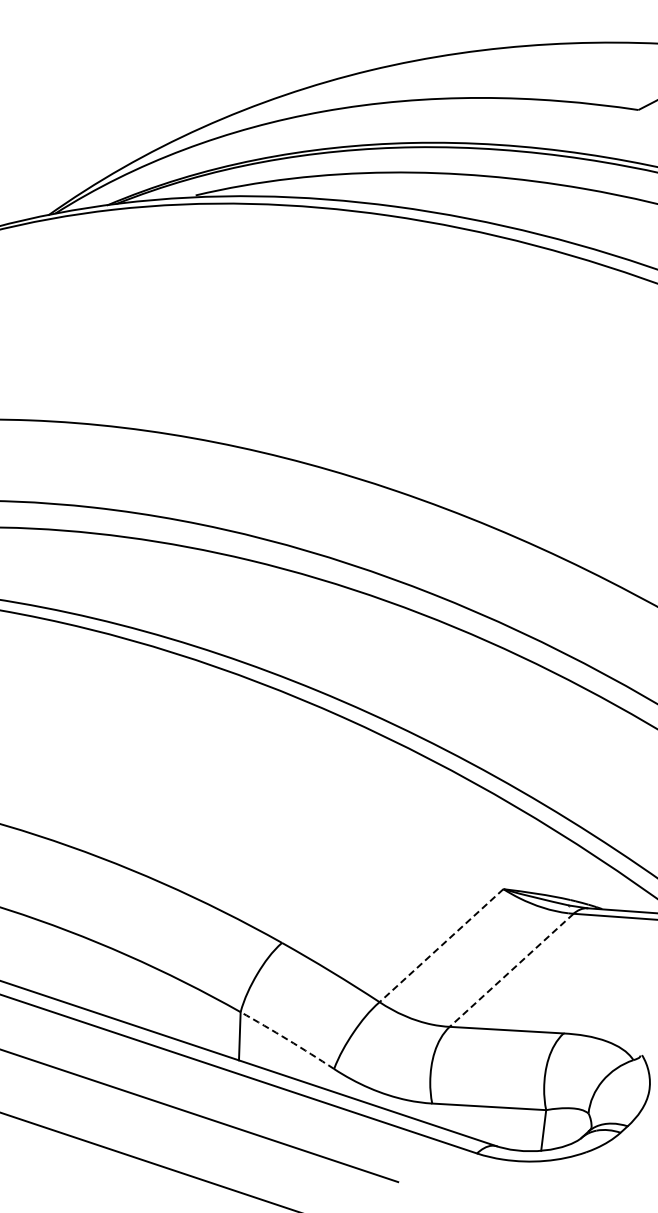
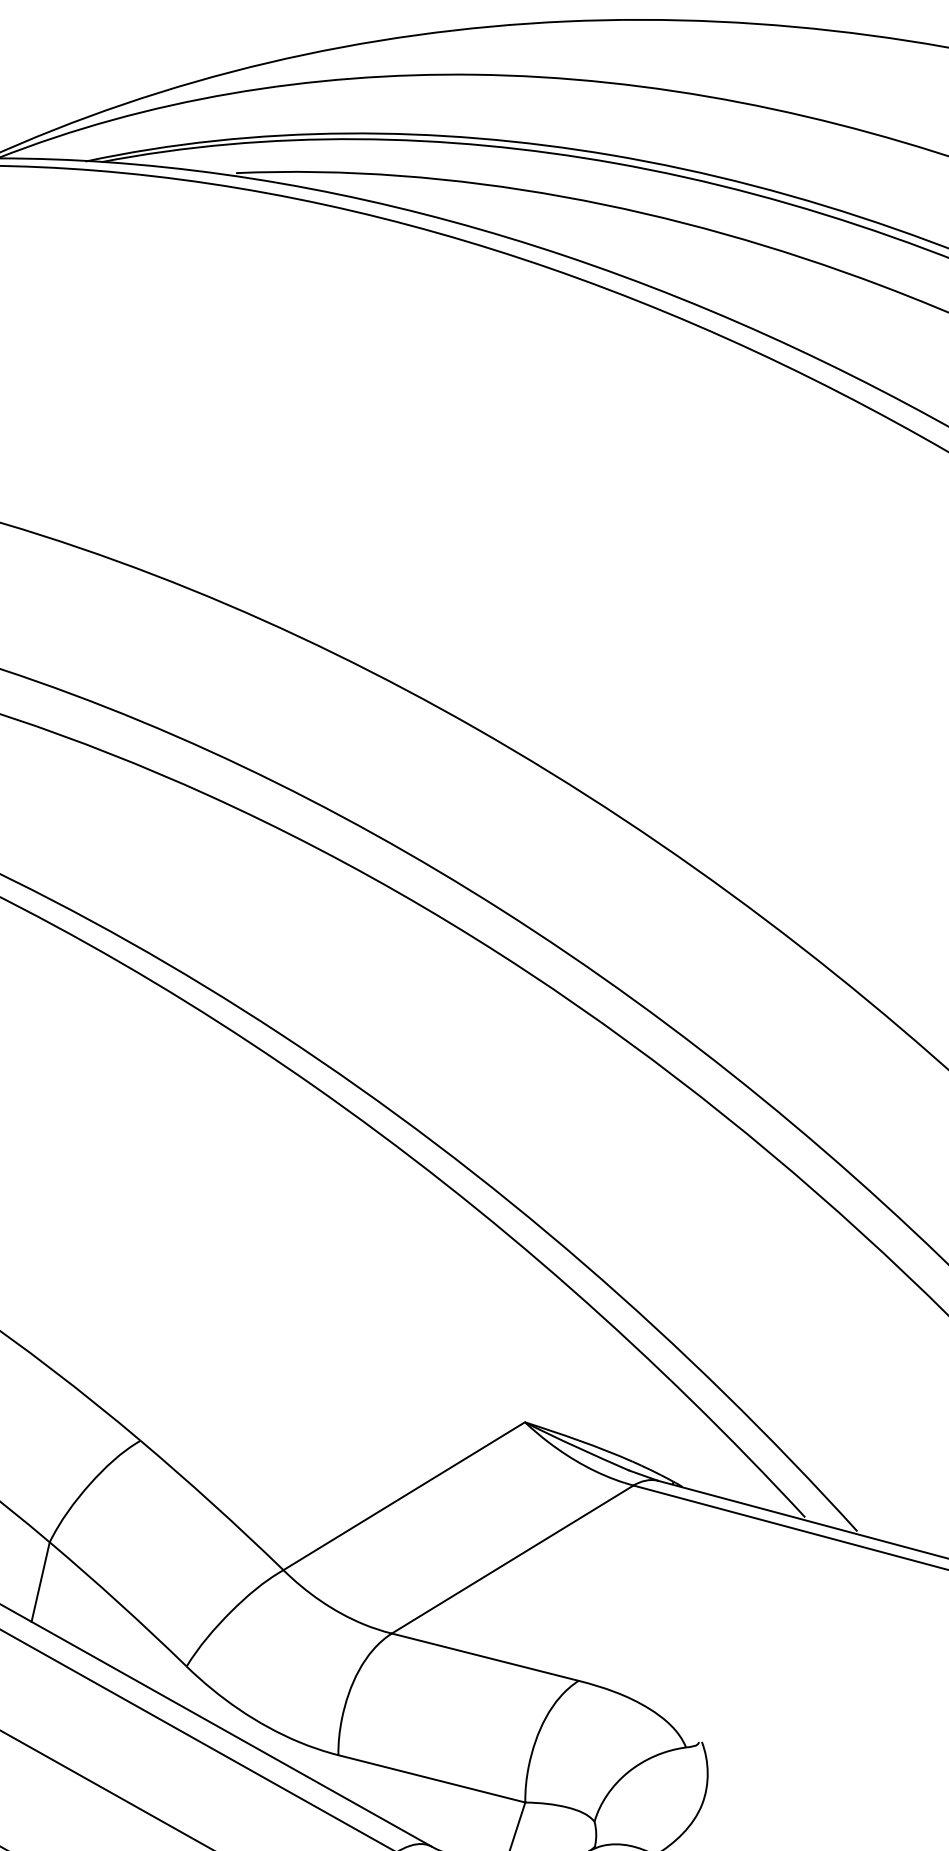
line: (441, 945) -> (404, 1495), dashed -> solid
line: (511, 970) -> (512, 1559), dashed -> solid
arc: (287, 1039) -> (118, 1602), dashed -> solid

